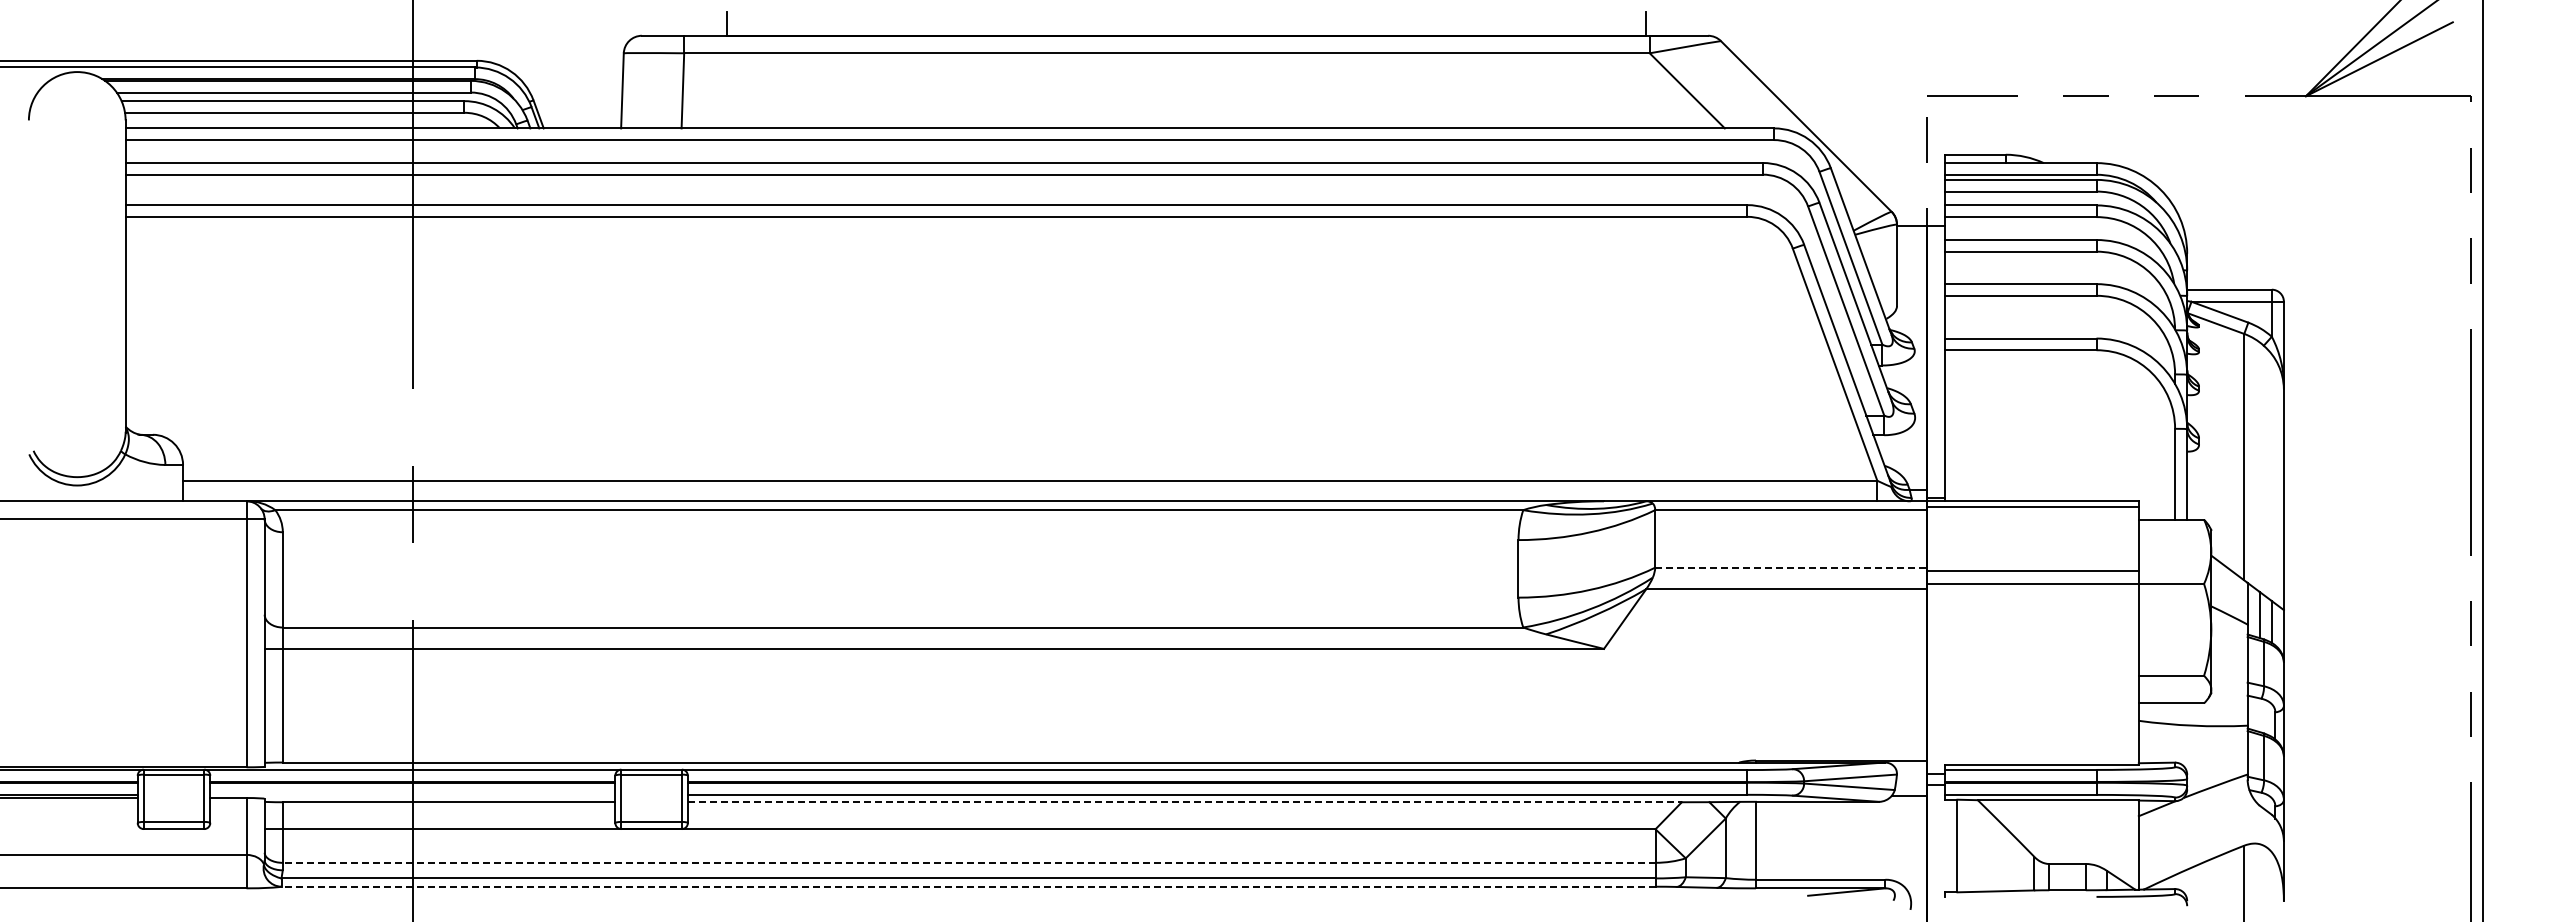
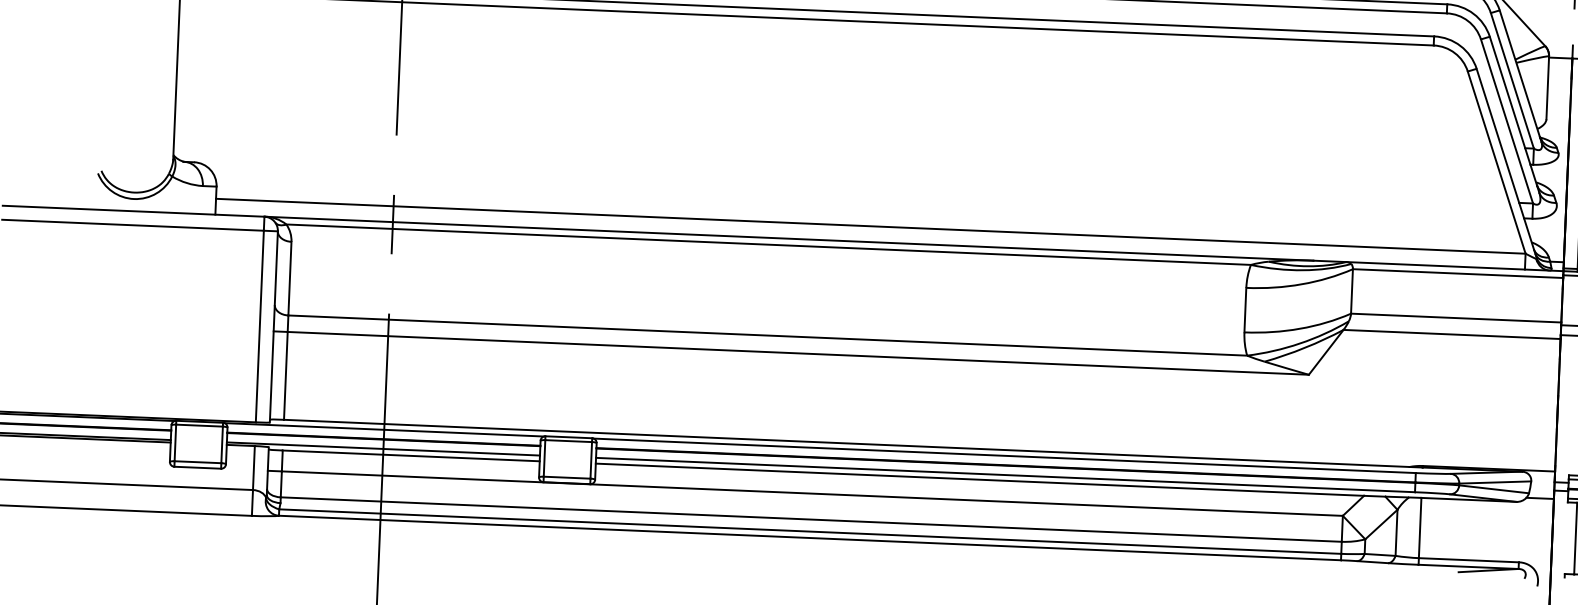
line: (1791, 567) -> (1456, 317), dashed -> solid
line: (412, 794) -> (383, 448), added
line: (1184, 802) -> (979, 479), dashed -> solid
line: (968, 862) -> (810, 519), dashed -> solid
line: (968, 886) -> (809, 537), dashed -> solid

